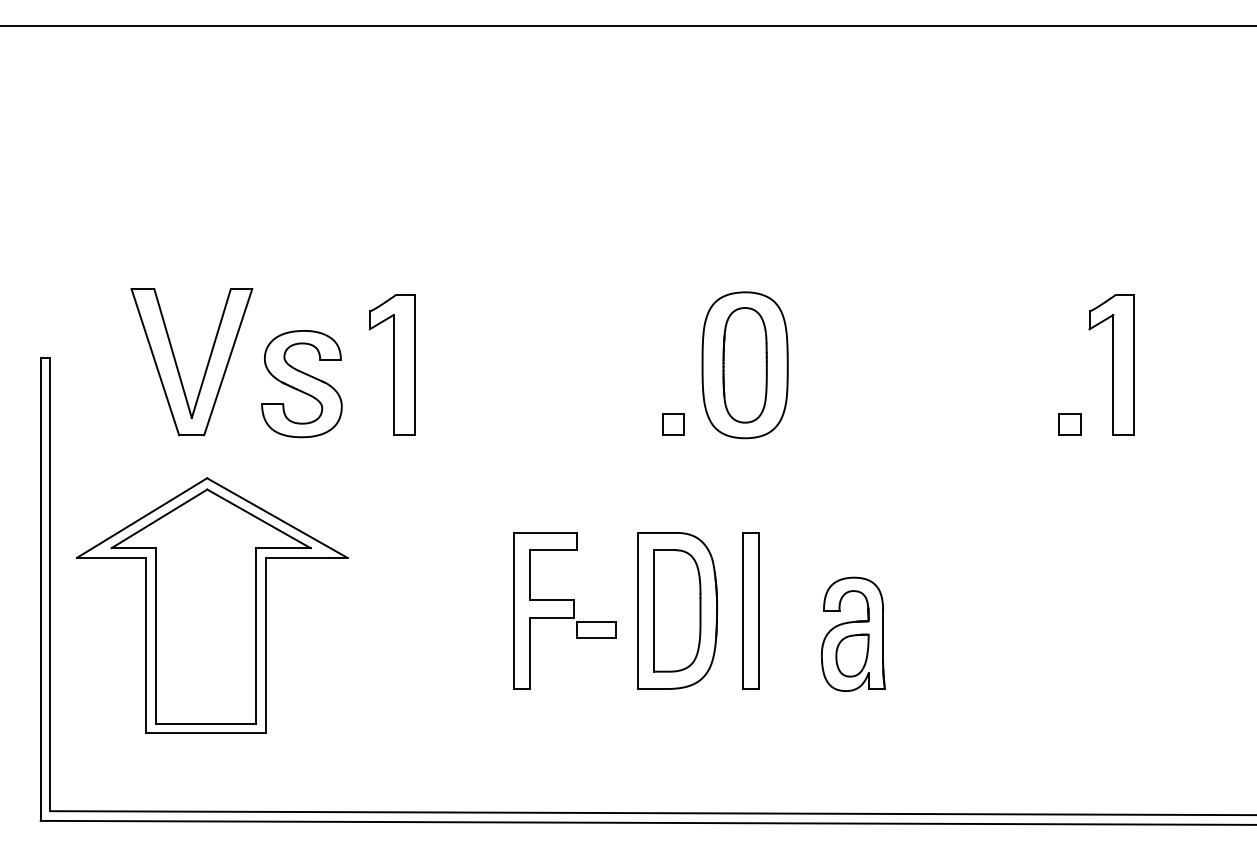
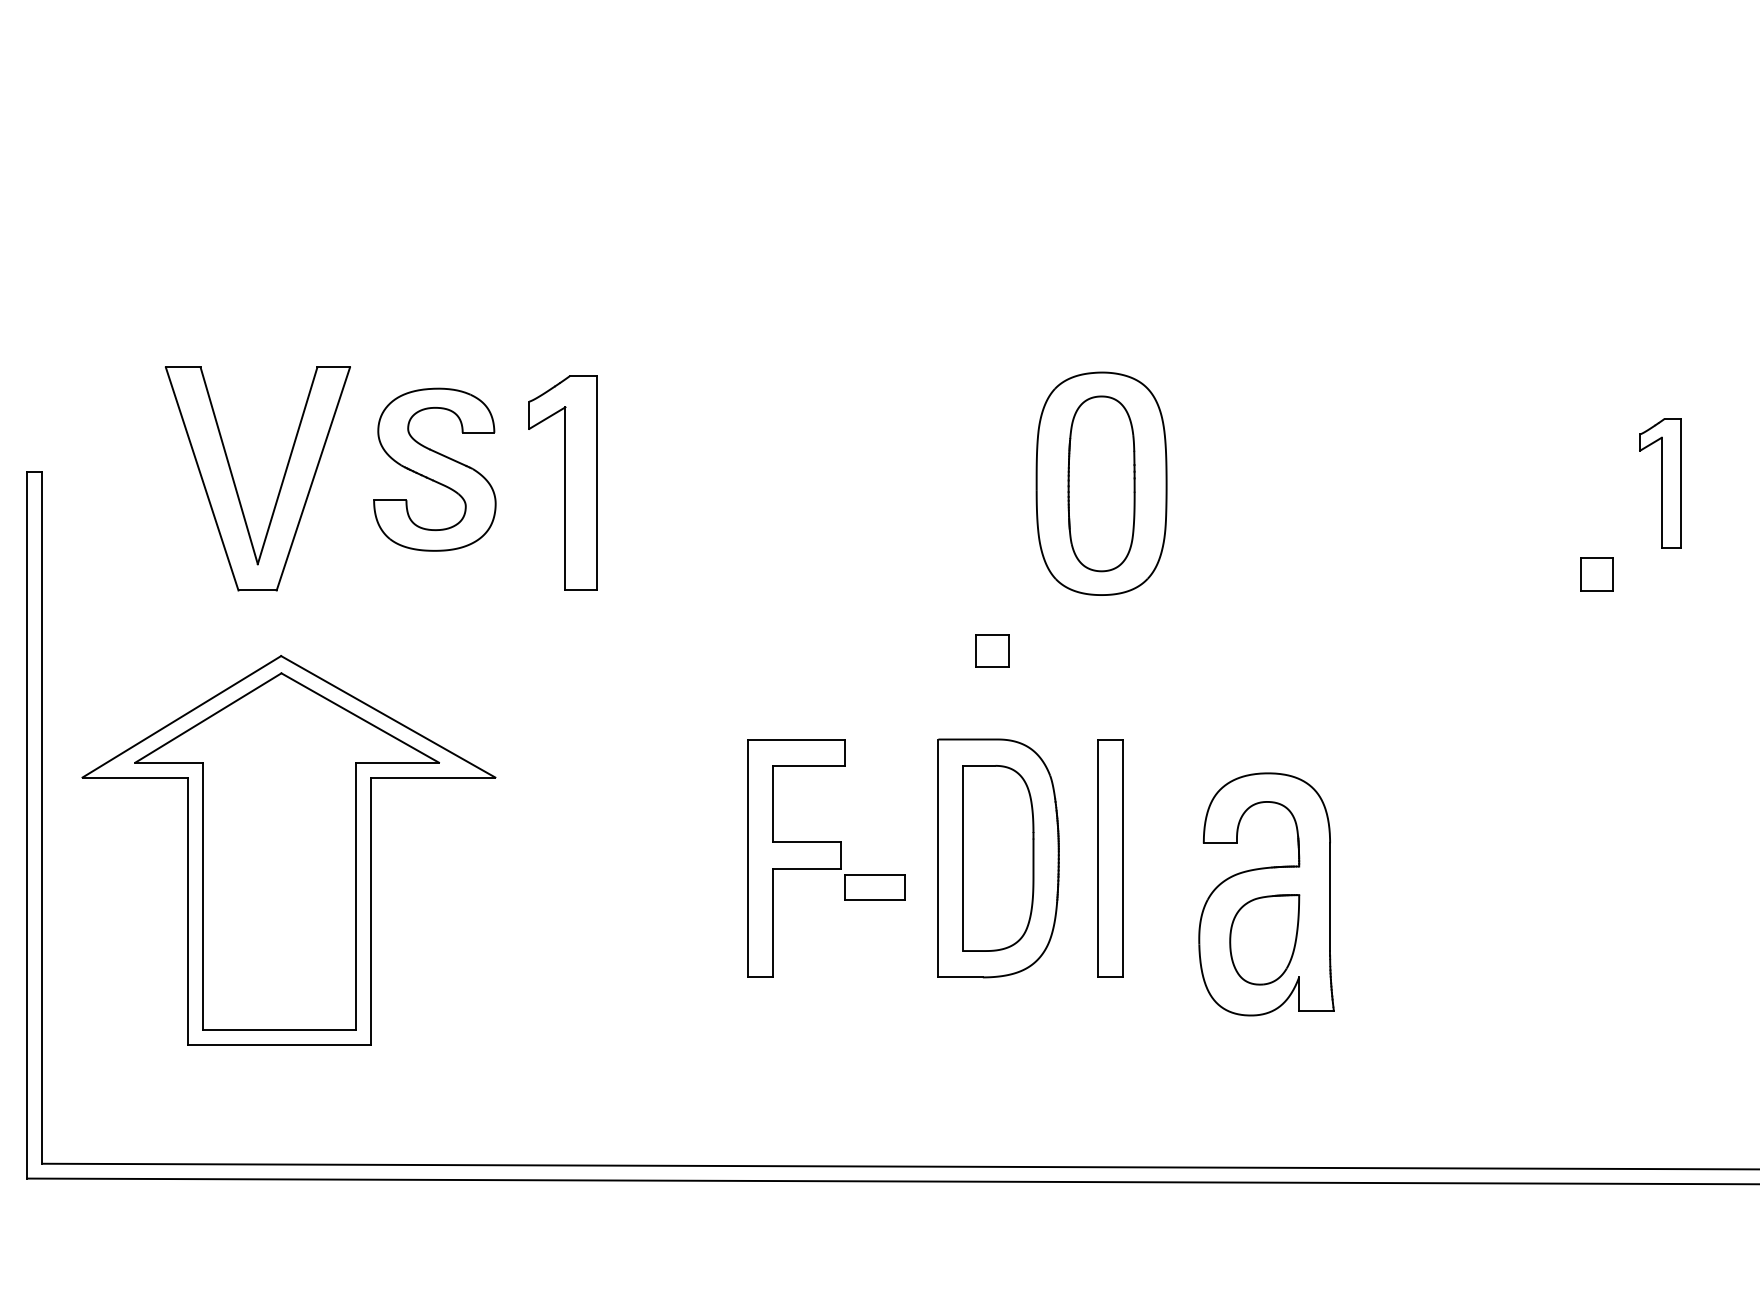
part: (1111, 364) -> (1660, 482), size x0.6
part: (301, 384) -> (434, 470), moved
part: (673, 424) -> (992, 650), moved
part: (853, 633) -> (1266, 892), size x1.4

